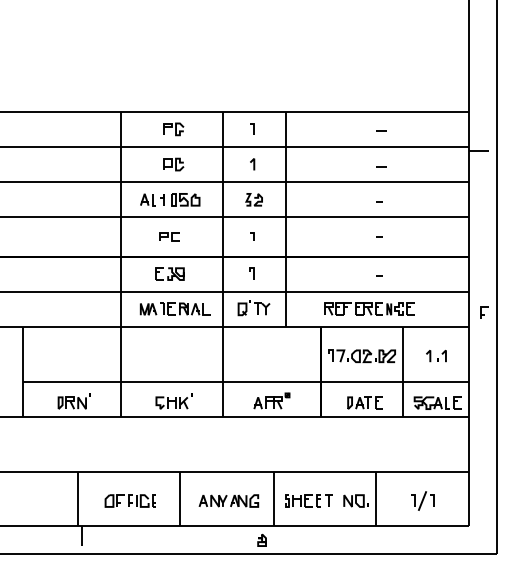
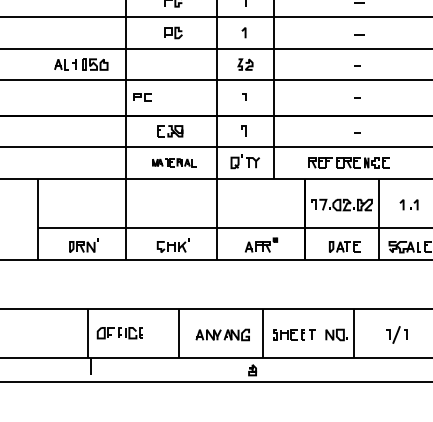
part: (170, 199) -> (81, 64), moved
part: (169, 236) -> (142, 96), moved
part: (174, 308) -> (173, 162), size x0.7
part: (129, 500) -> (119, 332), moved

